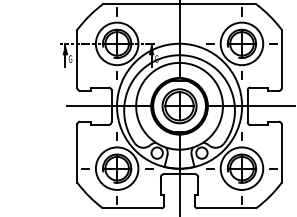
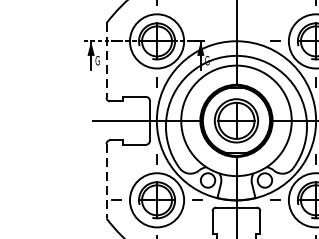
line: (77, 59) -> (106, 61), solid -> dashed
line: (77, 154) -> (106, 182), solid -> dashed

